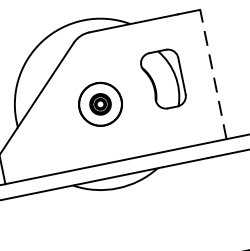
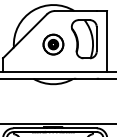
line: (213, 74) -> (107, 41), dashed -> solid
part: (162, 80) -> (83, 39), size x1.43

